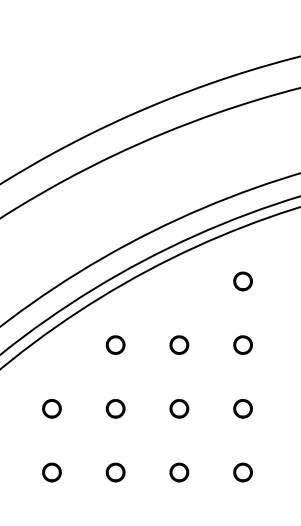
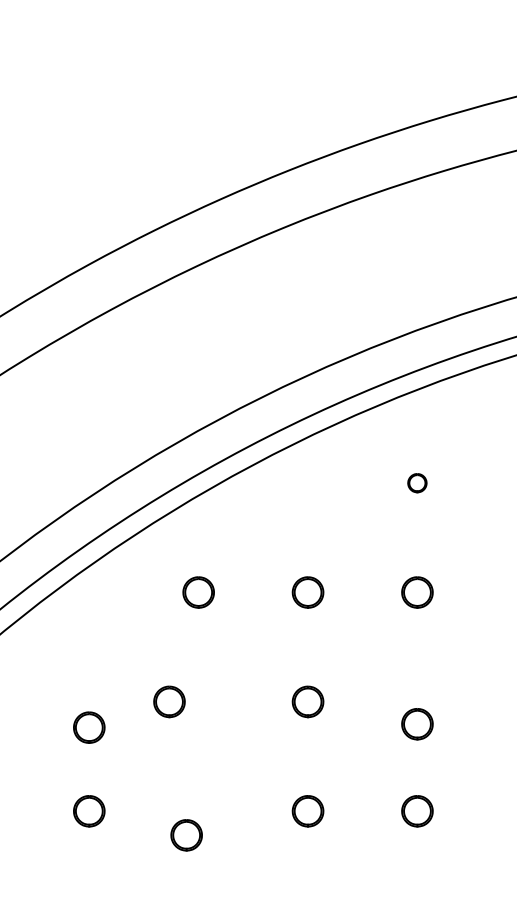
part: (242, 281) -> (416, 483), size x0.6
part: (51, 408) -> (88, 727), moved
part: (115, 408) -> (169, 701), moved
part: (242, 408) -> (416, 723), moved
part: (115, 472) -> (186, 835), moved

